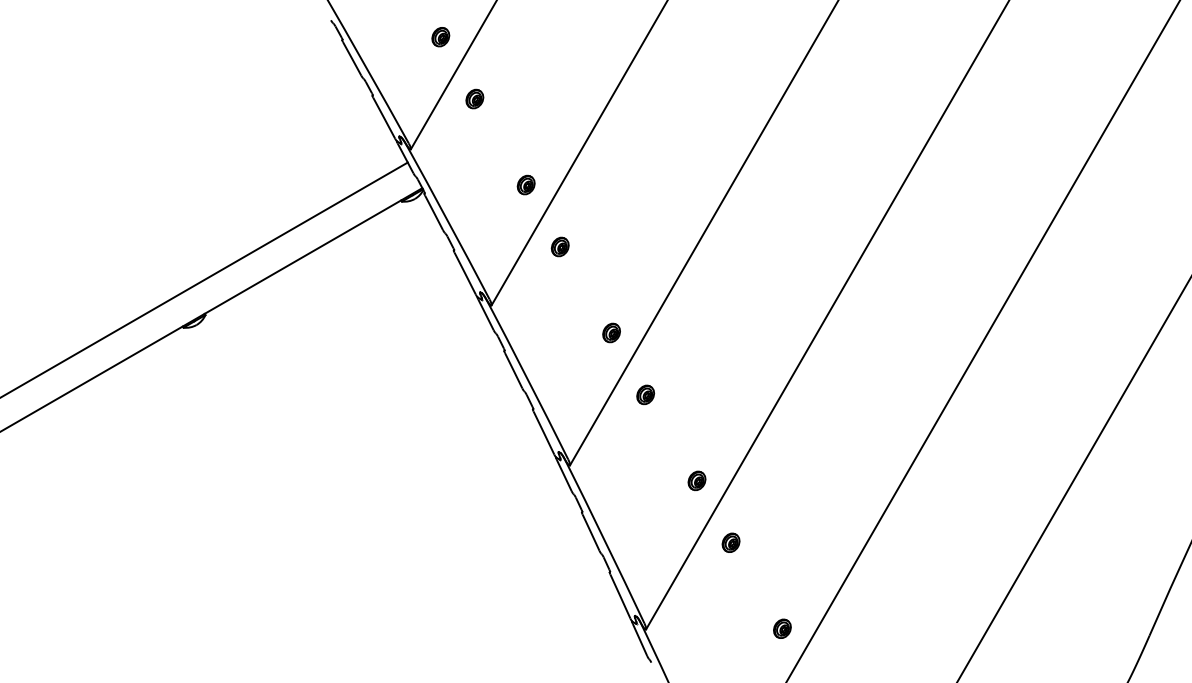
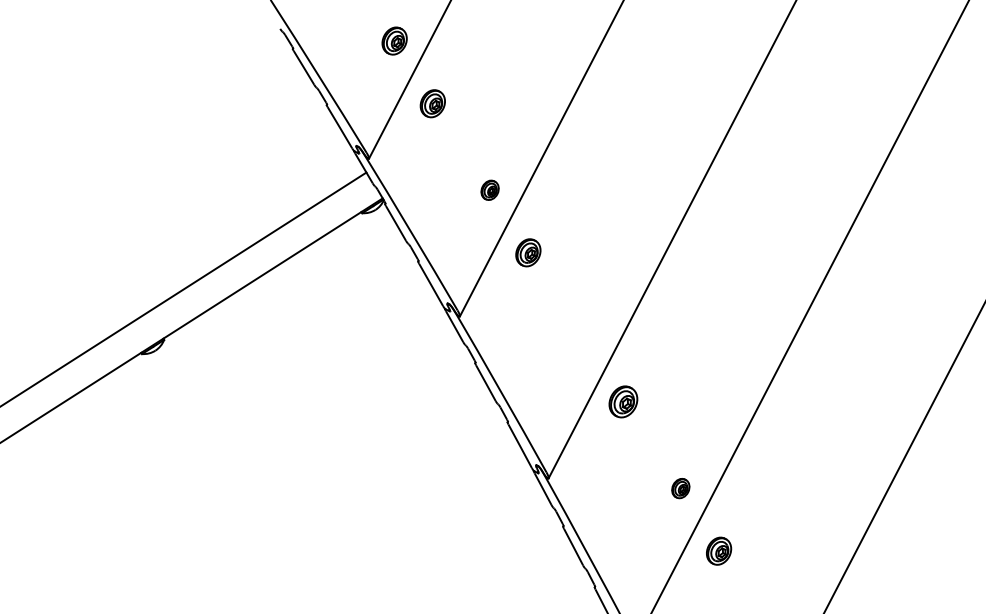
part: (440, 37) -> (394, 41), size x1.4
part: (474, 98) -> (432, 103), size x1.4
part: (559, 246) -> (527, 252), size x1.4
part: (611, 332) -> (585, 338), removed
part: (645, 394) -> (623, 401), size x1.6
part: (730, 542) -> (718, 550), size x1.4

